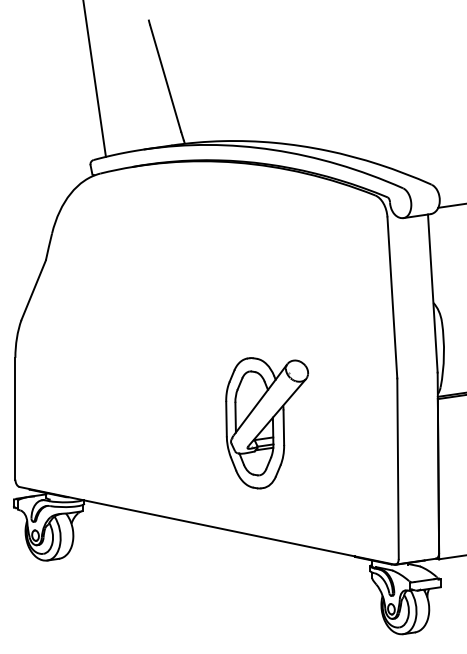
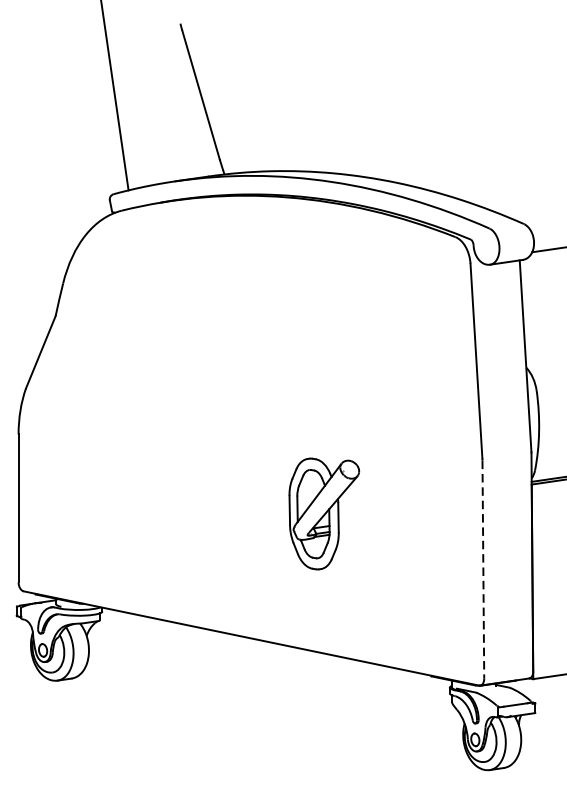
part: (266, 423) -> (323, 514), size x0.7
line: (398, 469) -> (483, 570), solid -> dashed

